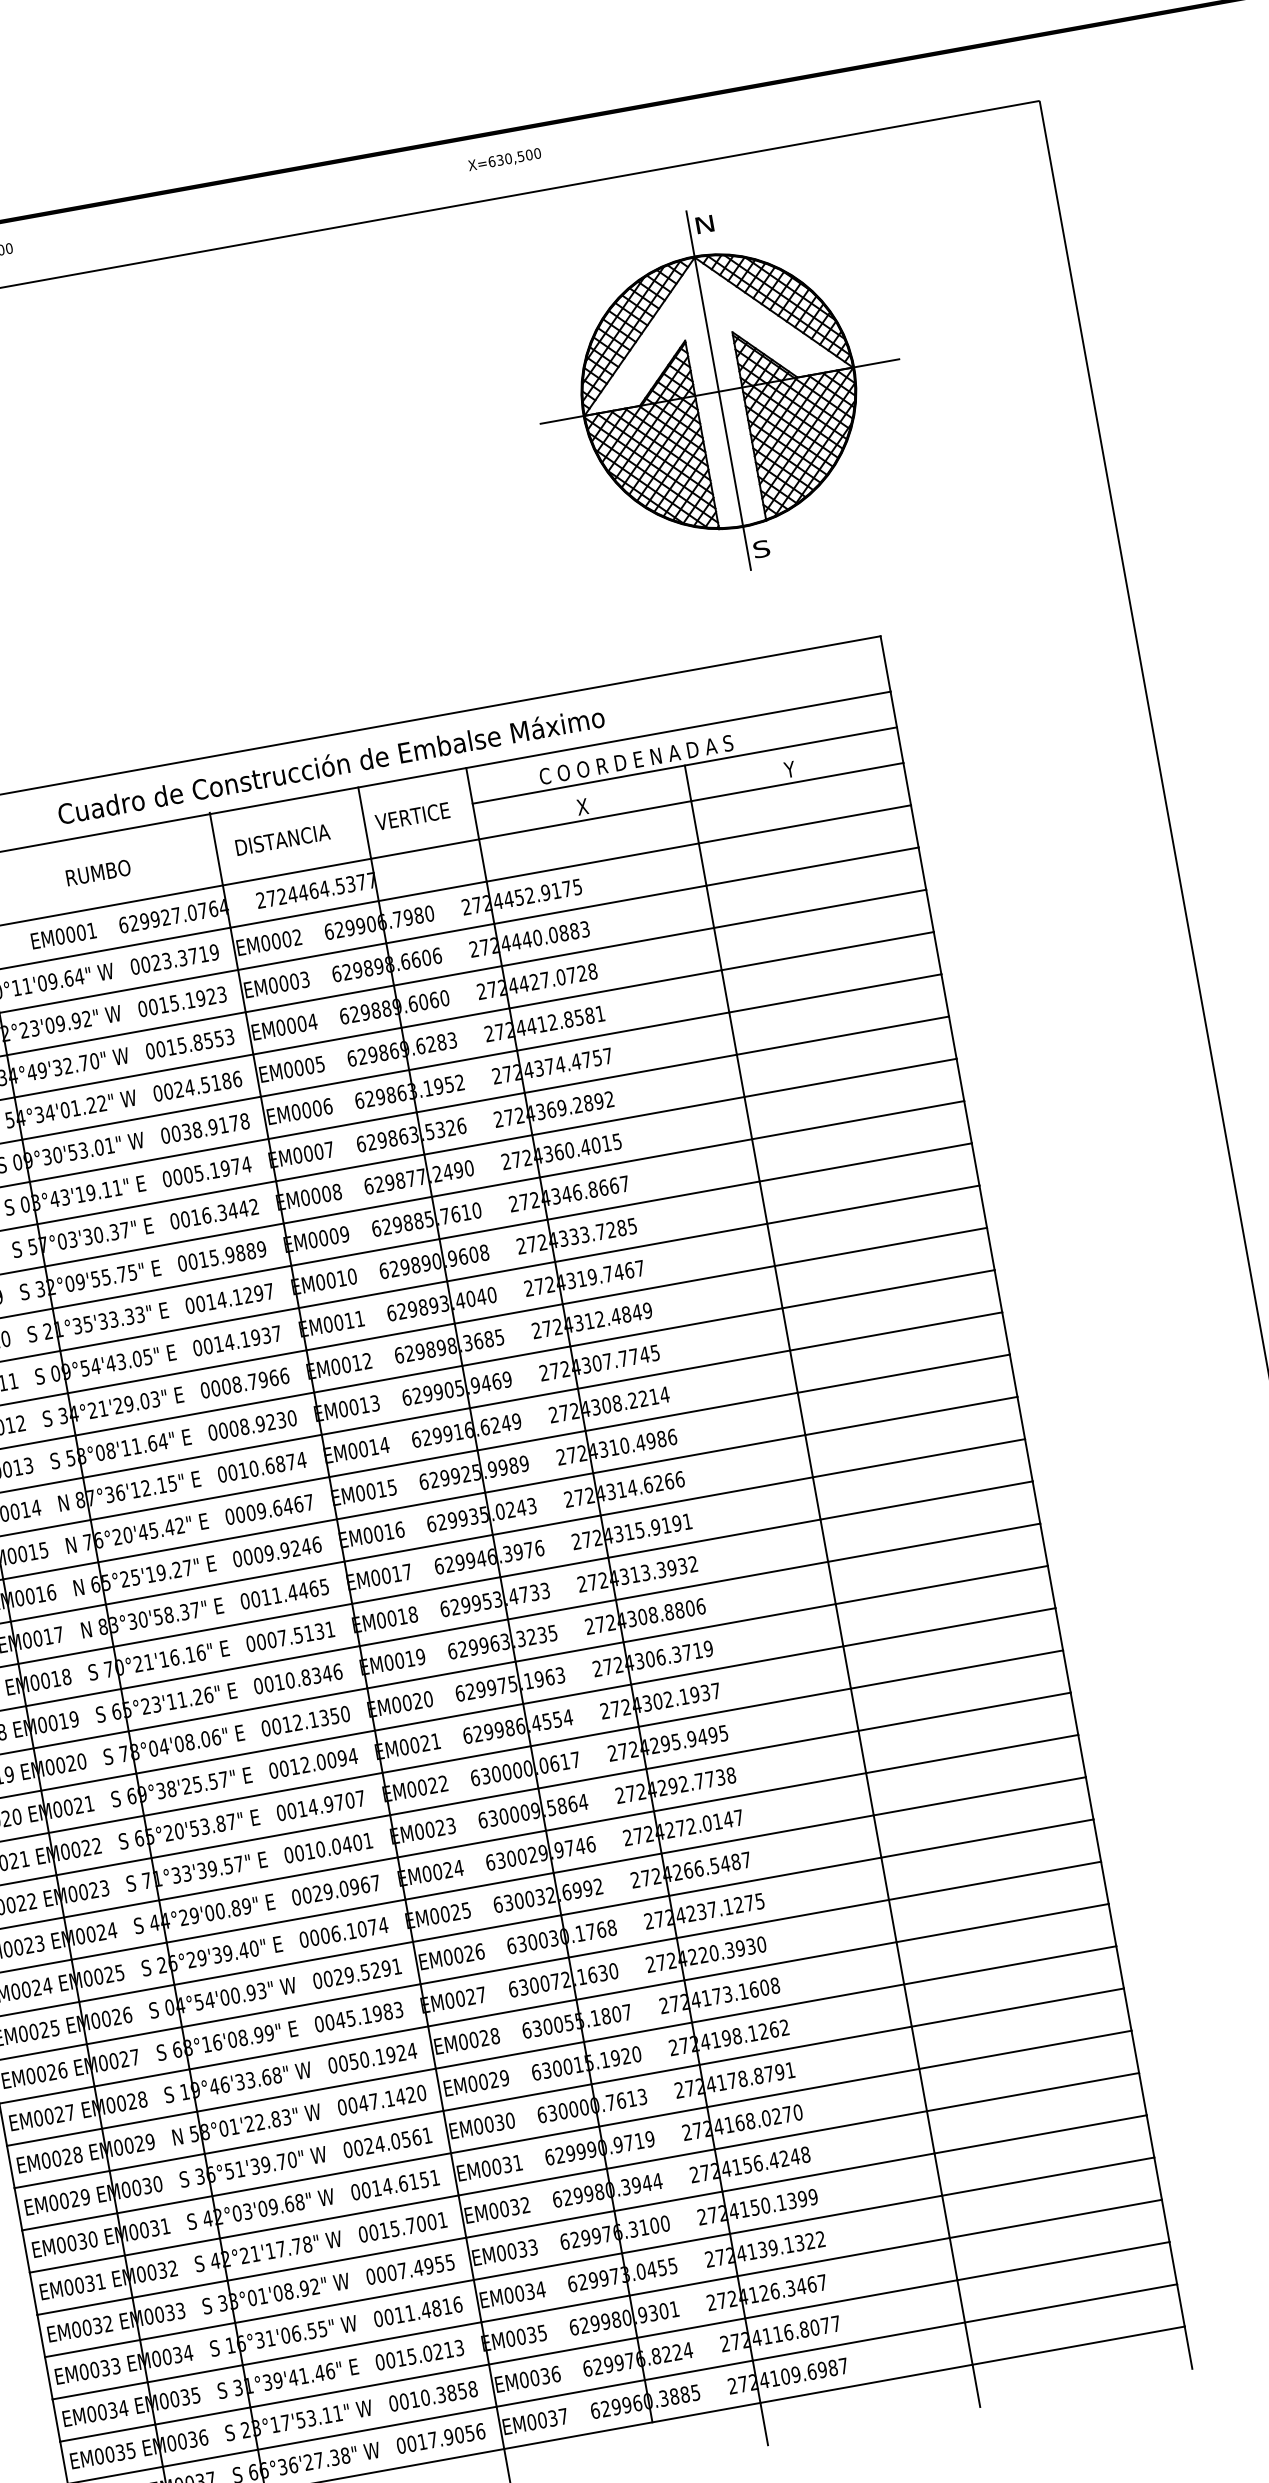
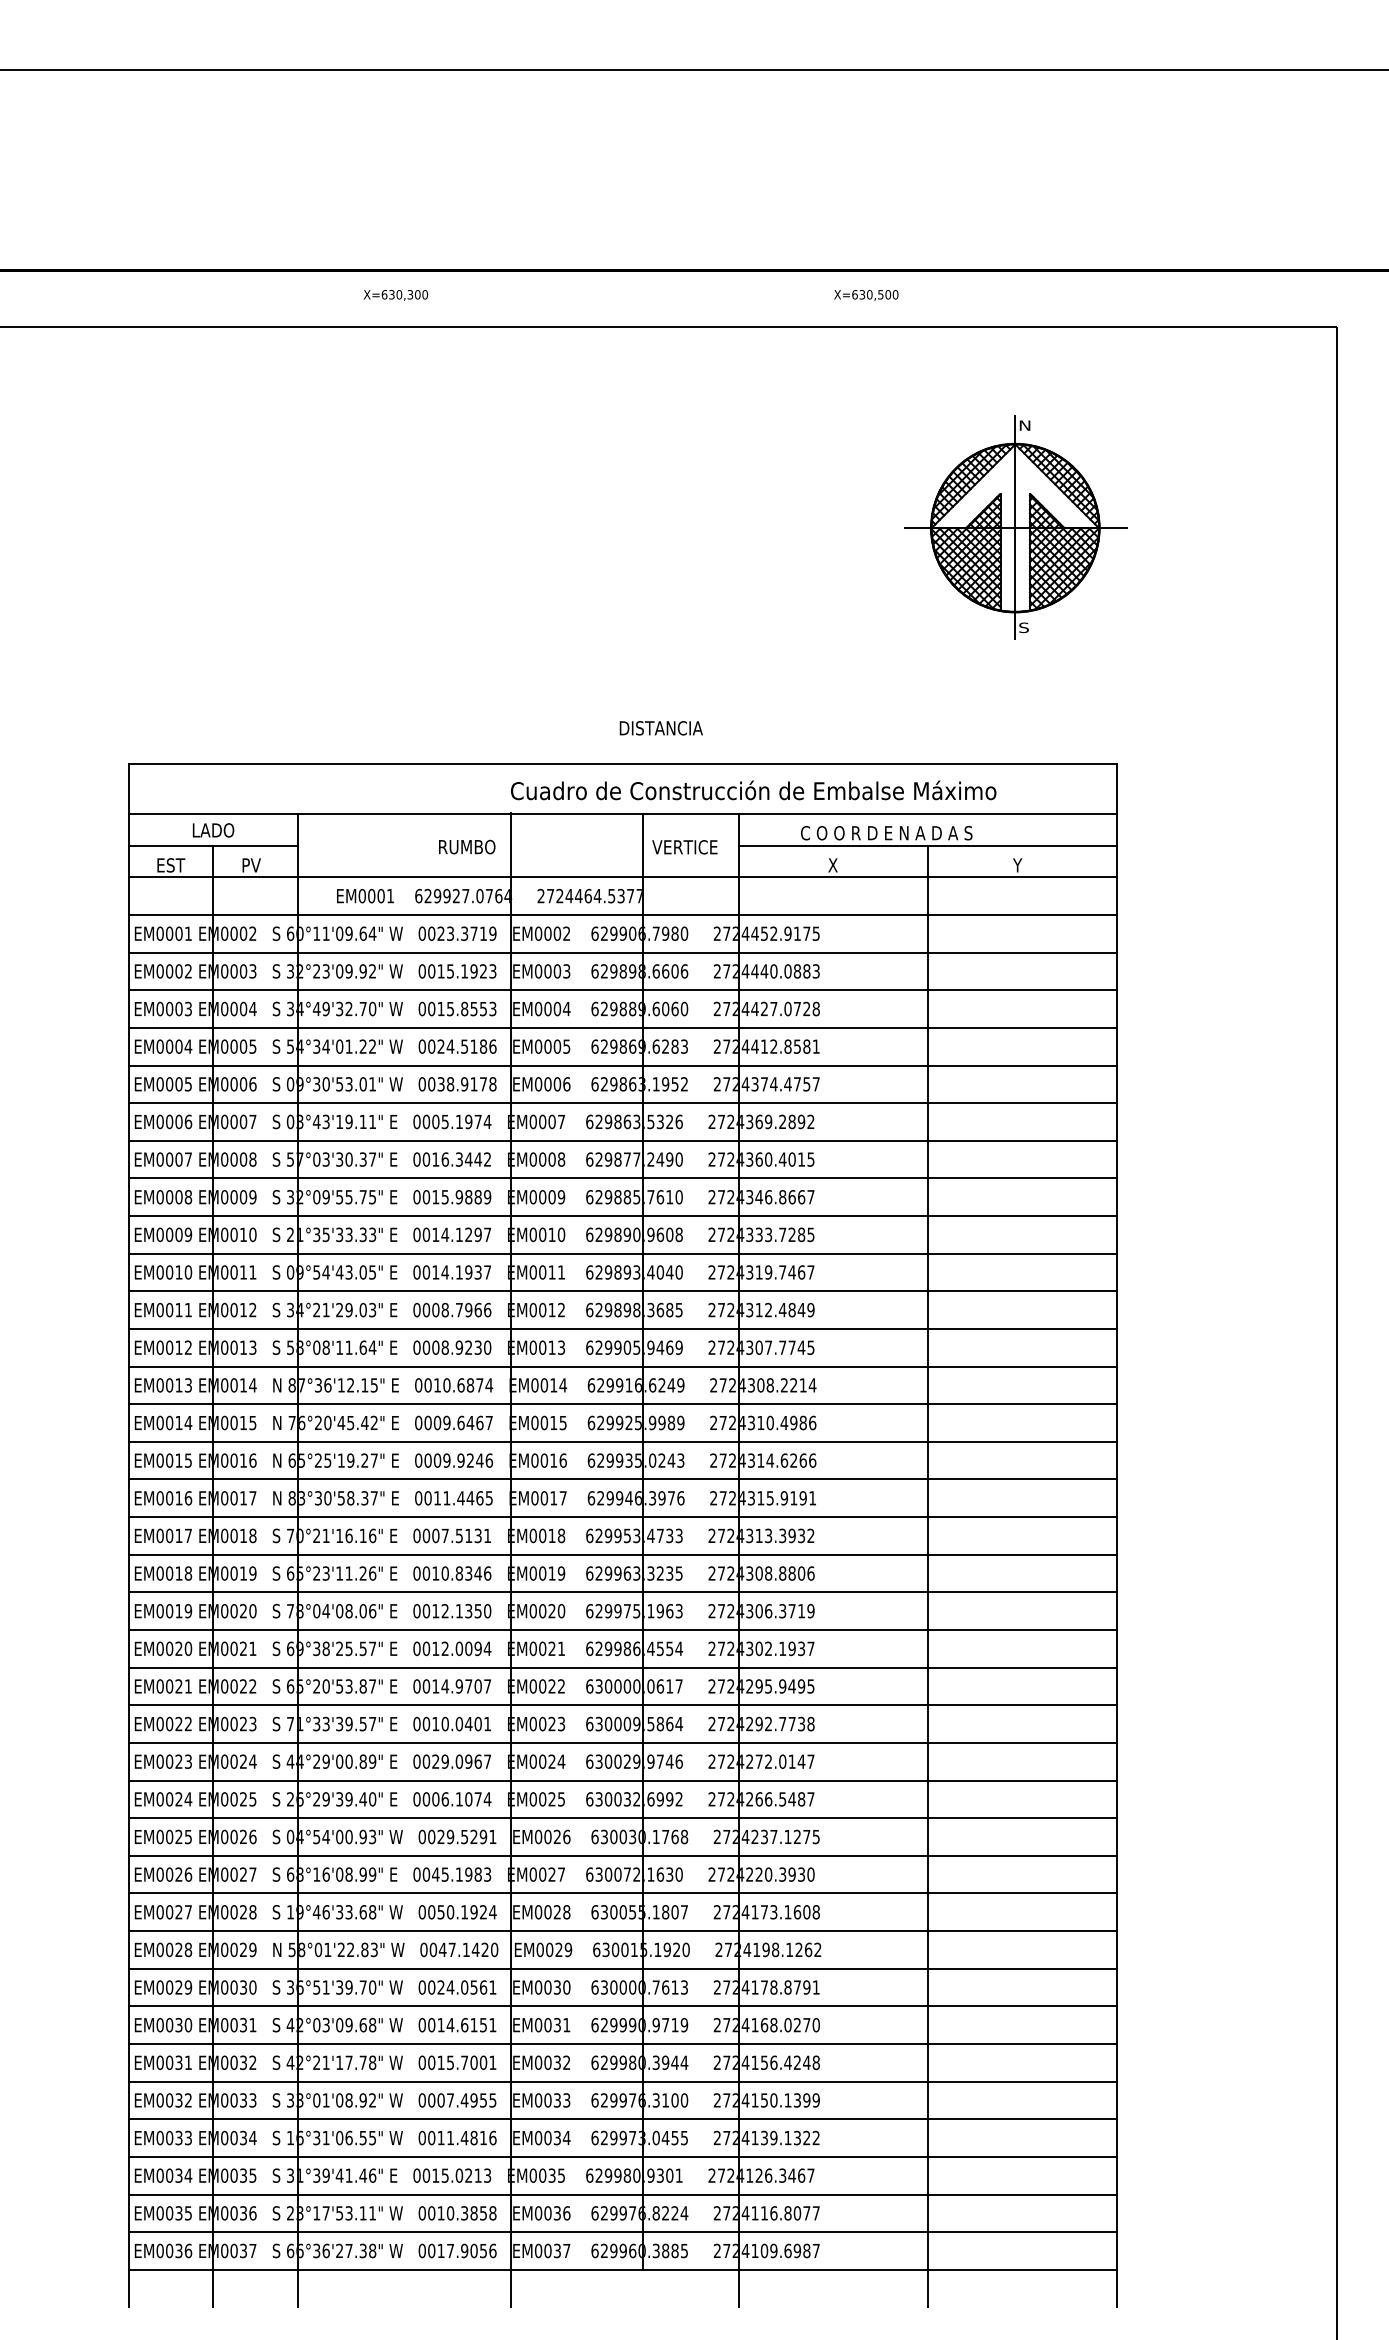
part: (719, 390) -> (1015, 527), size x0.7
text: (331, 765) -> (753, 790), moved
text: (281, 840) -> (660, 728), moved
text: (98, 872) -> (467, 846), moved

